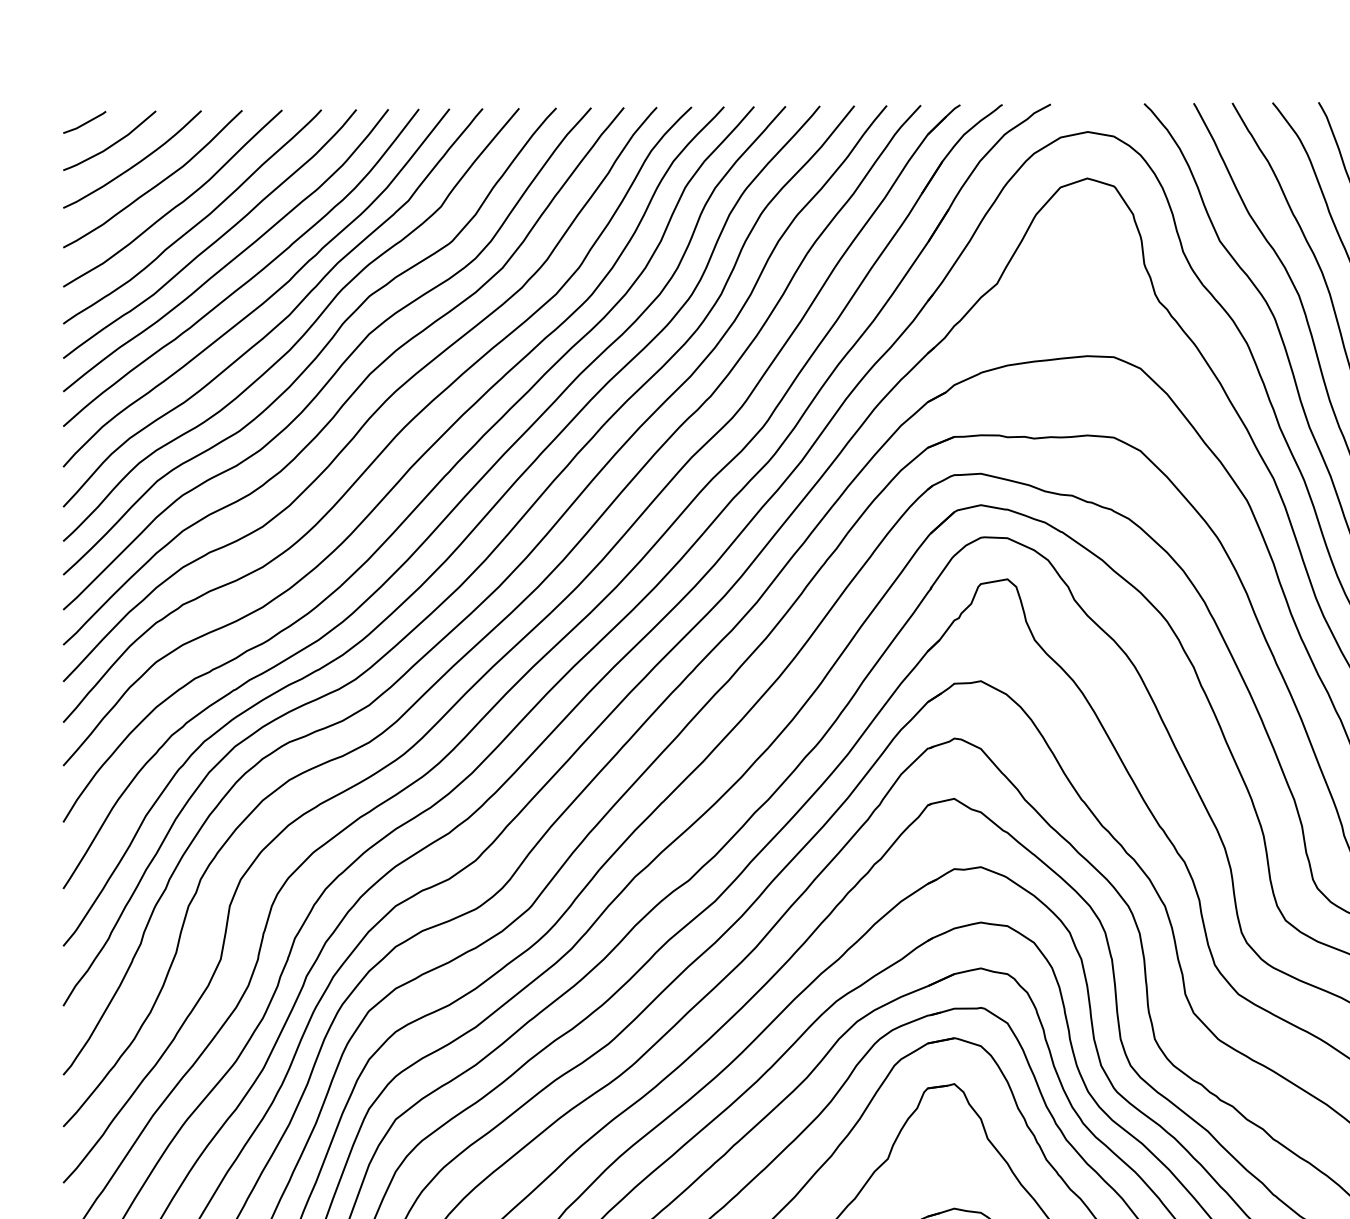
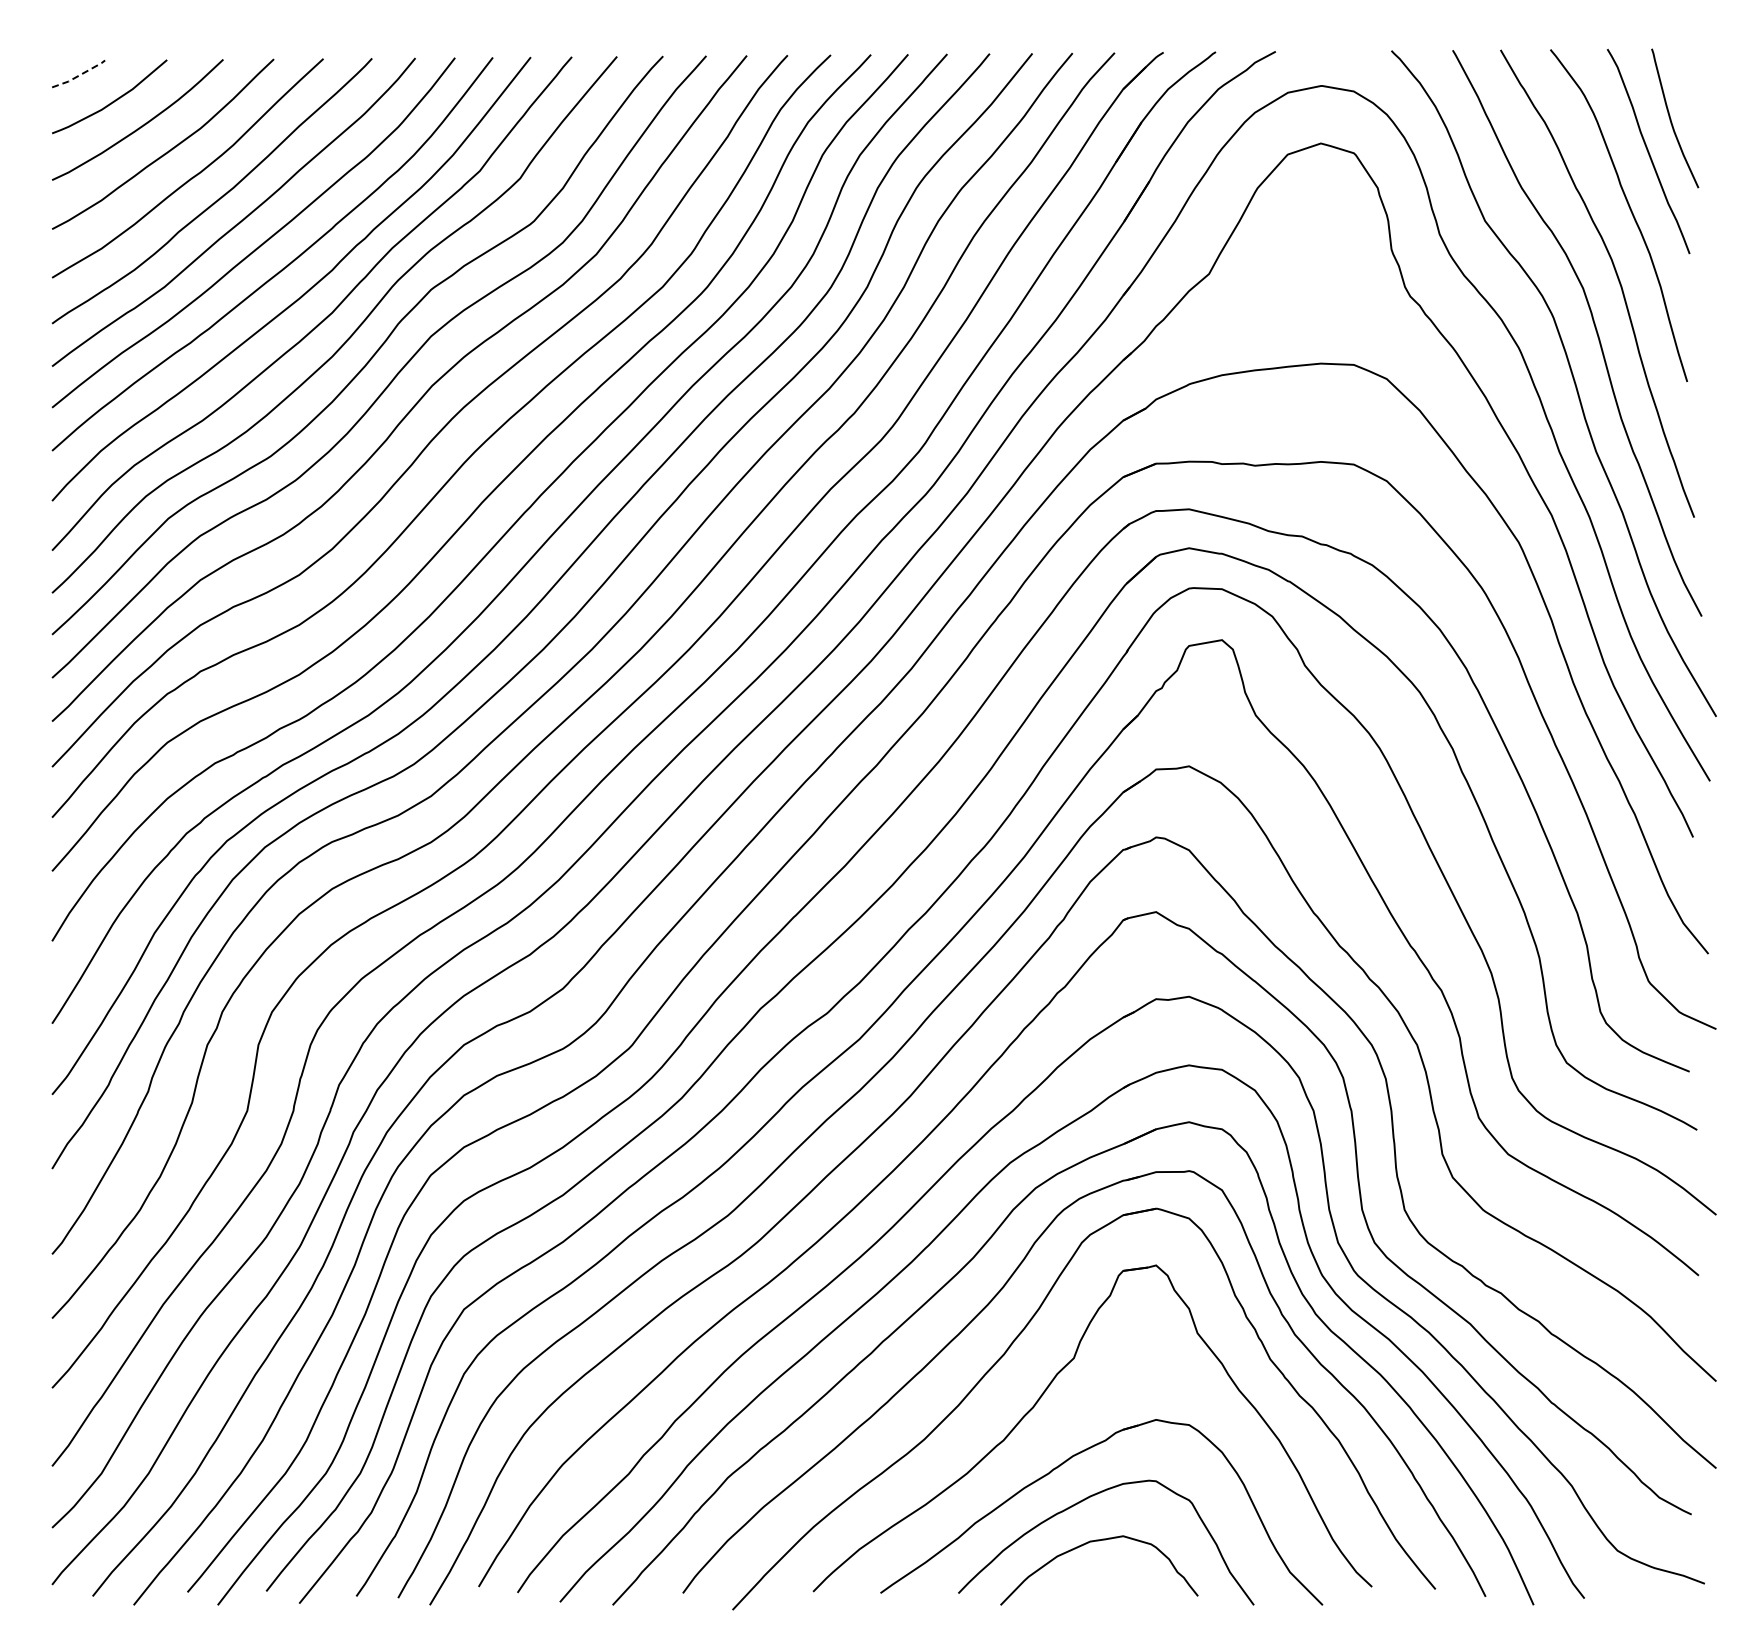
line: (85, 123) -> (79, 75), solid -> dashed

